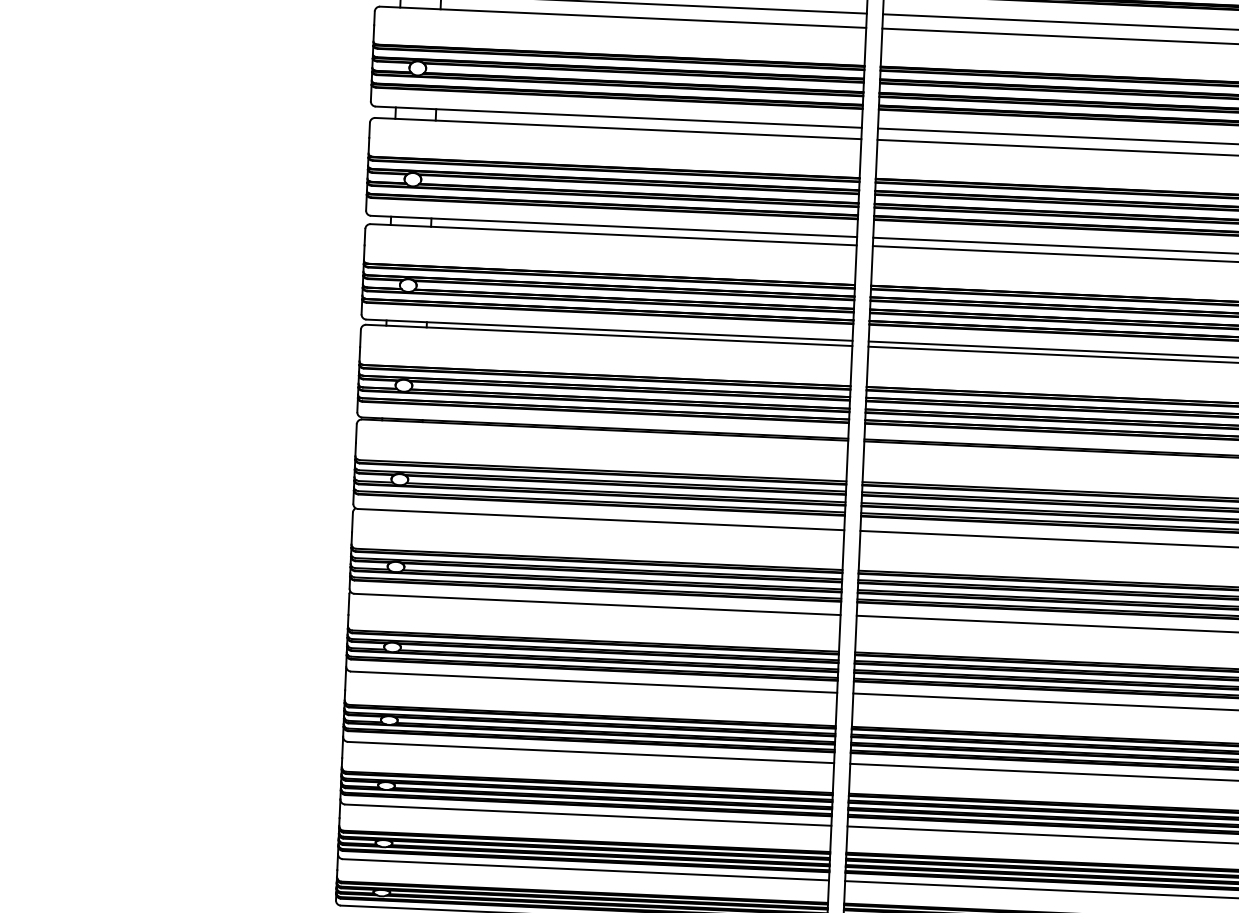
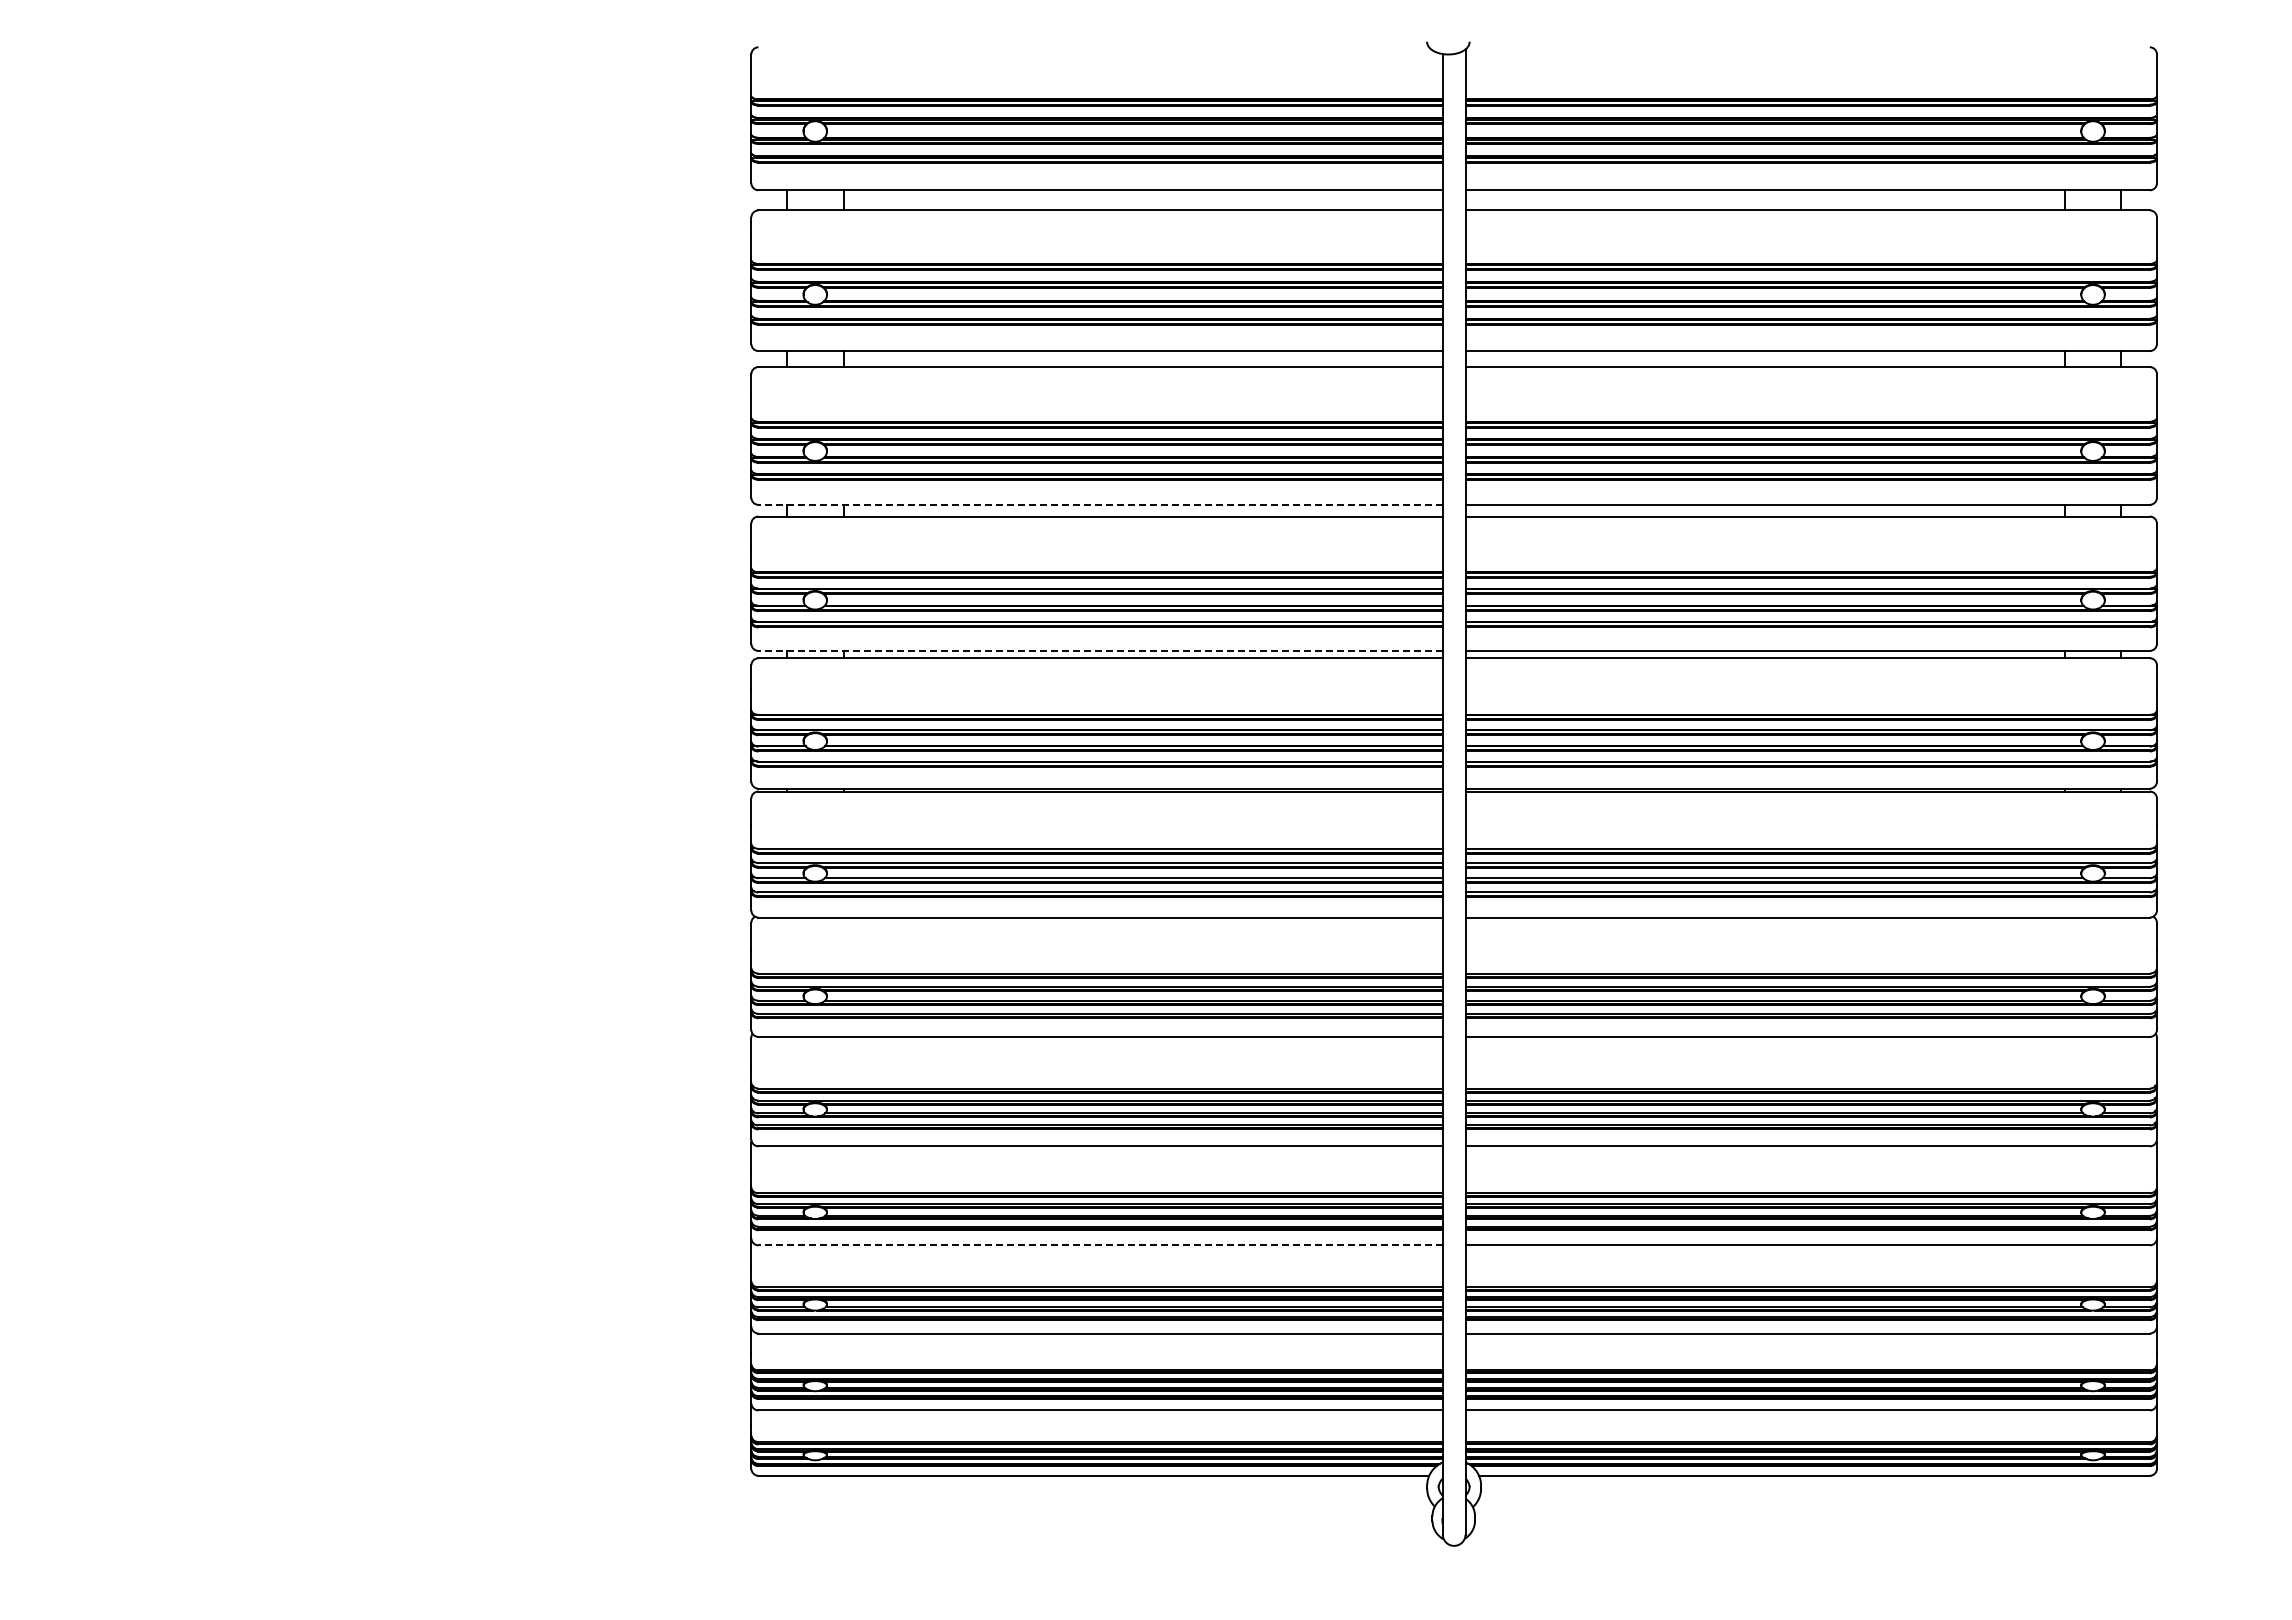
line: (613, 226) -> (1100, 504), solid -> dashed
line: (609, 329) -> (1100, 650), solid -> dashed
line: (590, 752) -> (1100, 1245), solid -> dashed

